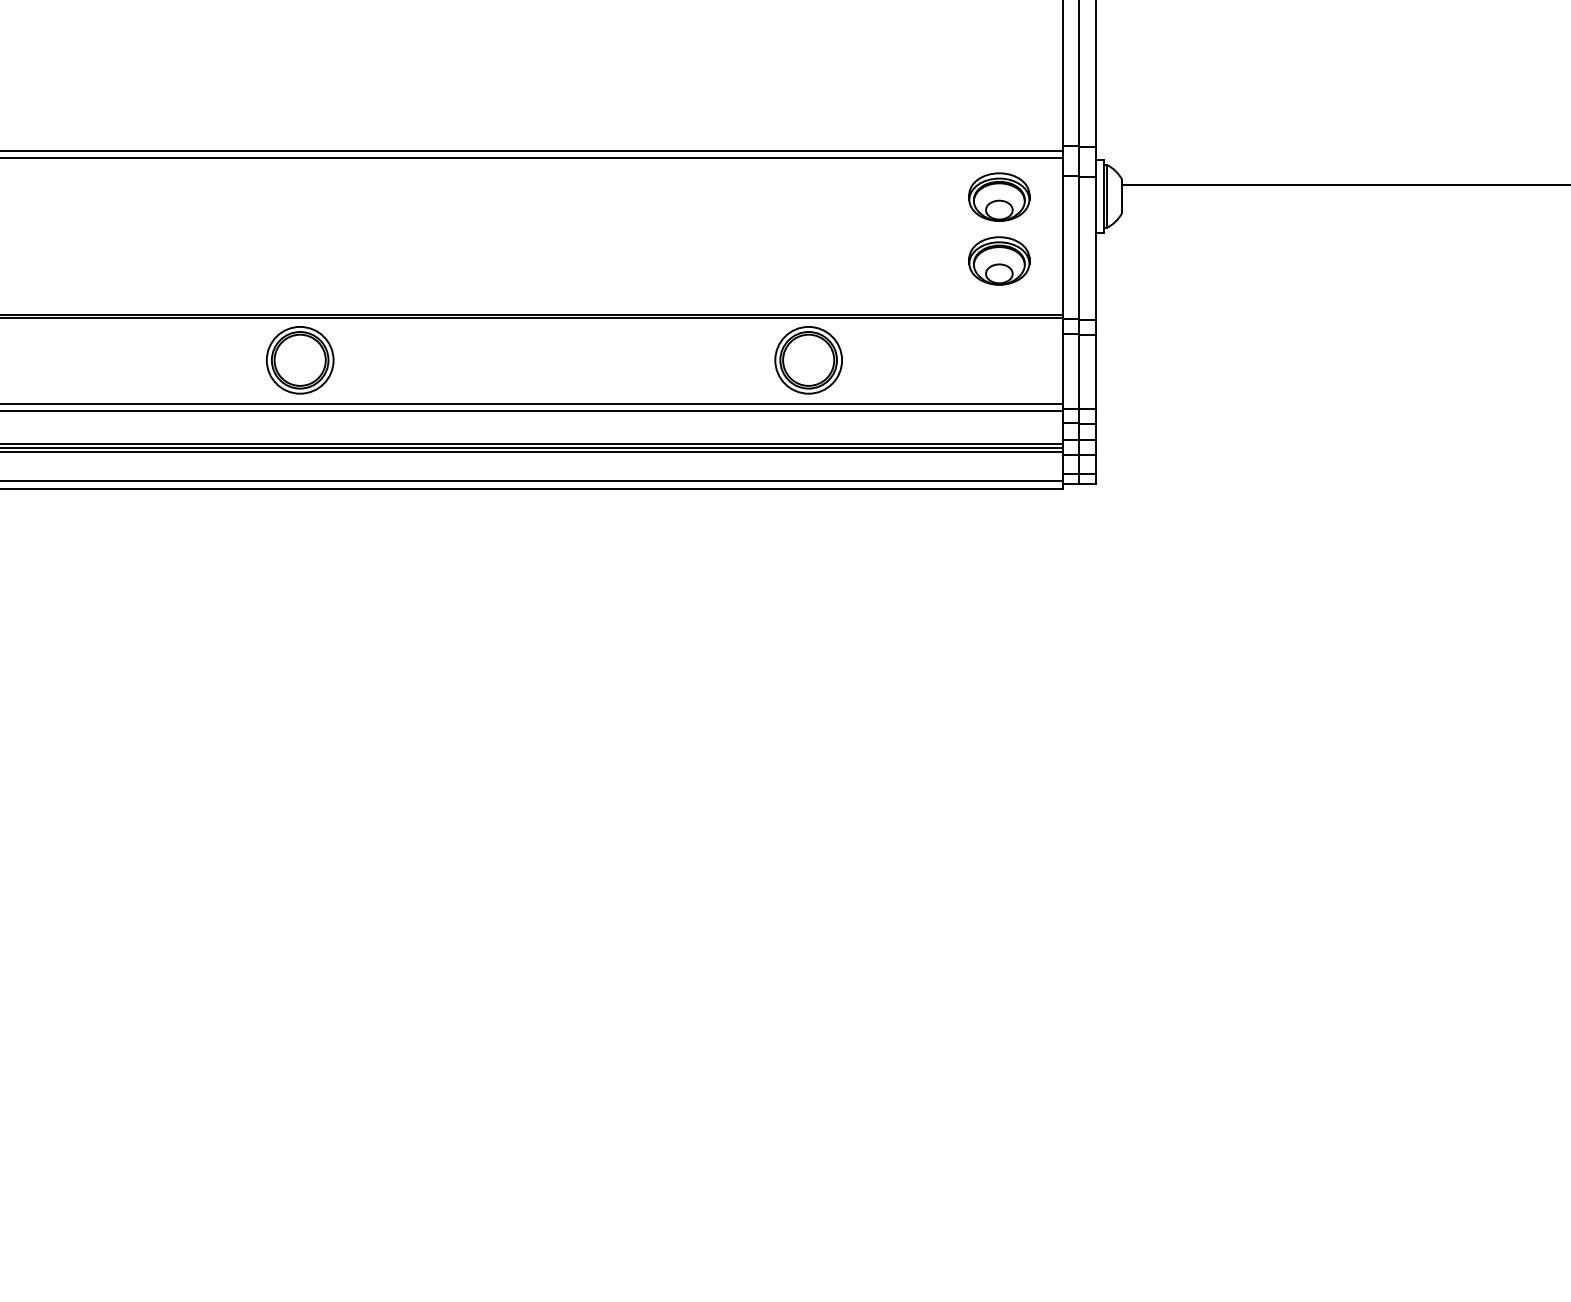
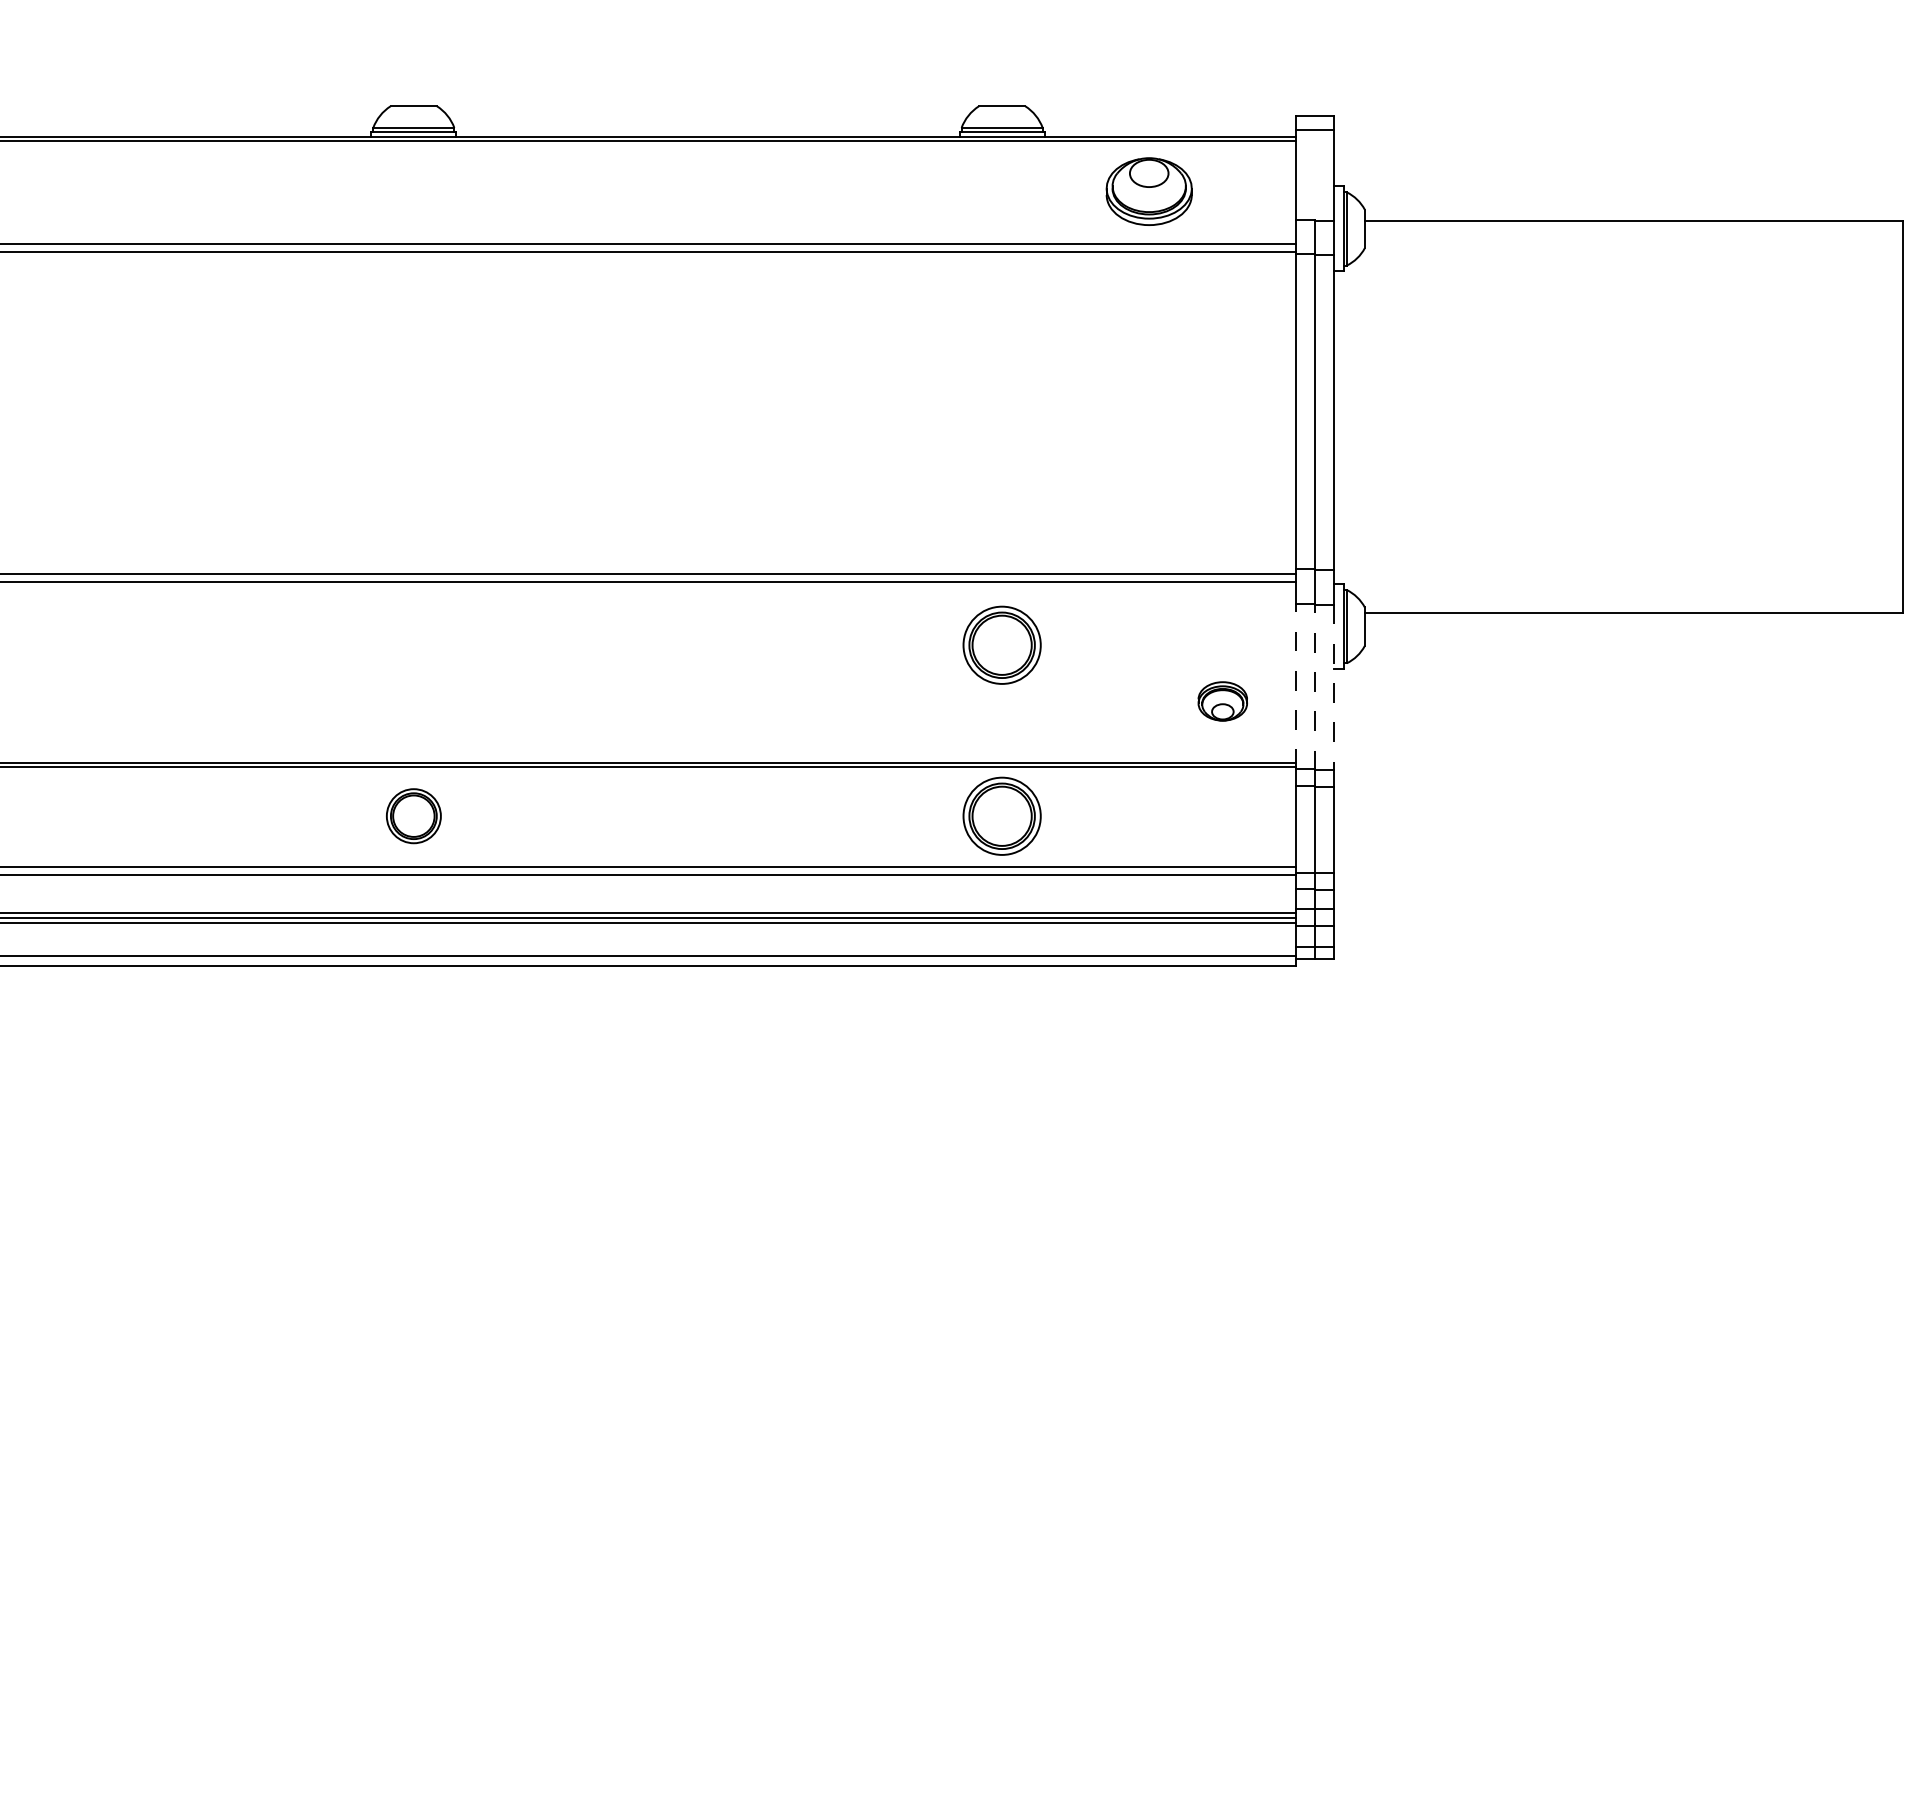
part: (999, 197) -> (1222, 627), removed
part: (808, 211) -> (1001, 644), added
line: (1063, 248) -> (1296, 686), solid -> dashed
line: (1078, 248) -> (1314, 687), solid -> dashed
line: (1095, 248) -> (1334, 687), solid -> dashed
part: (999, 261) -> (1222, 701), size x0.7
part: (299, 359) -> (413, 815), size x0.7

